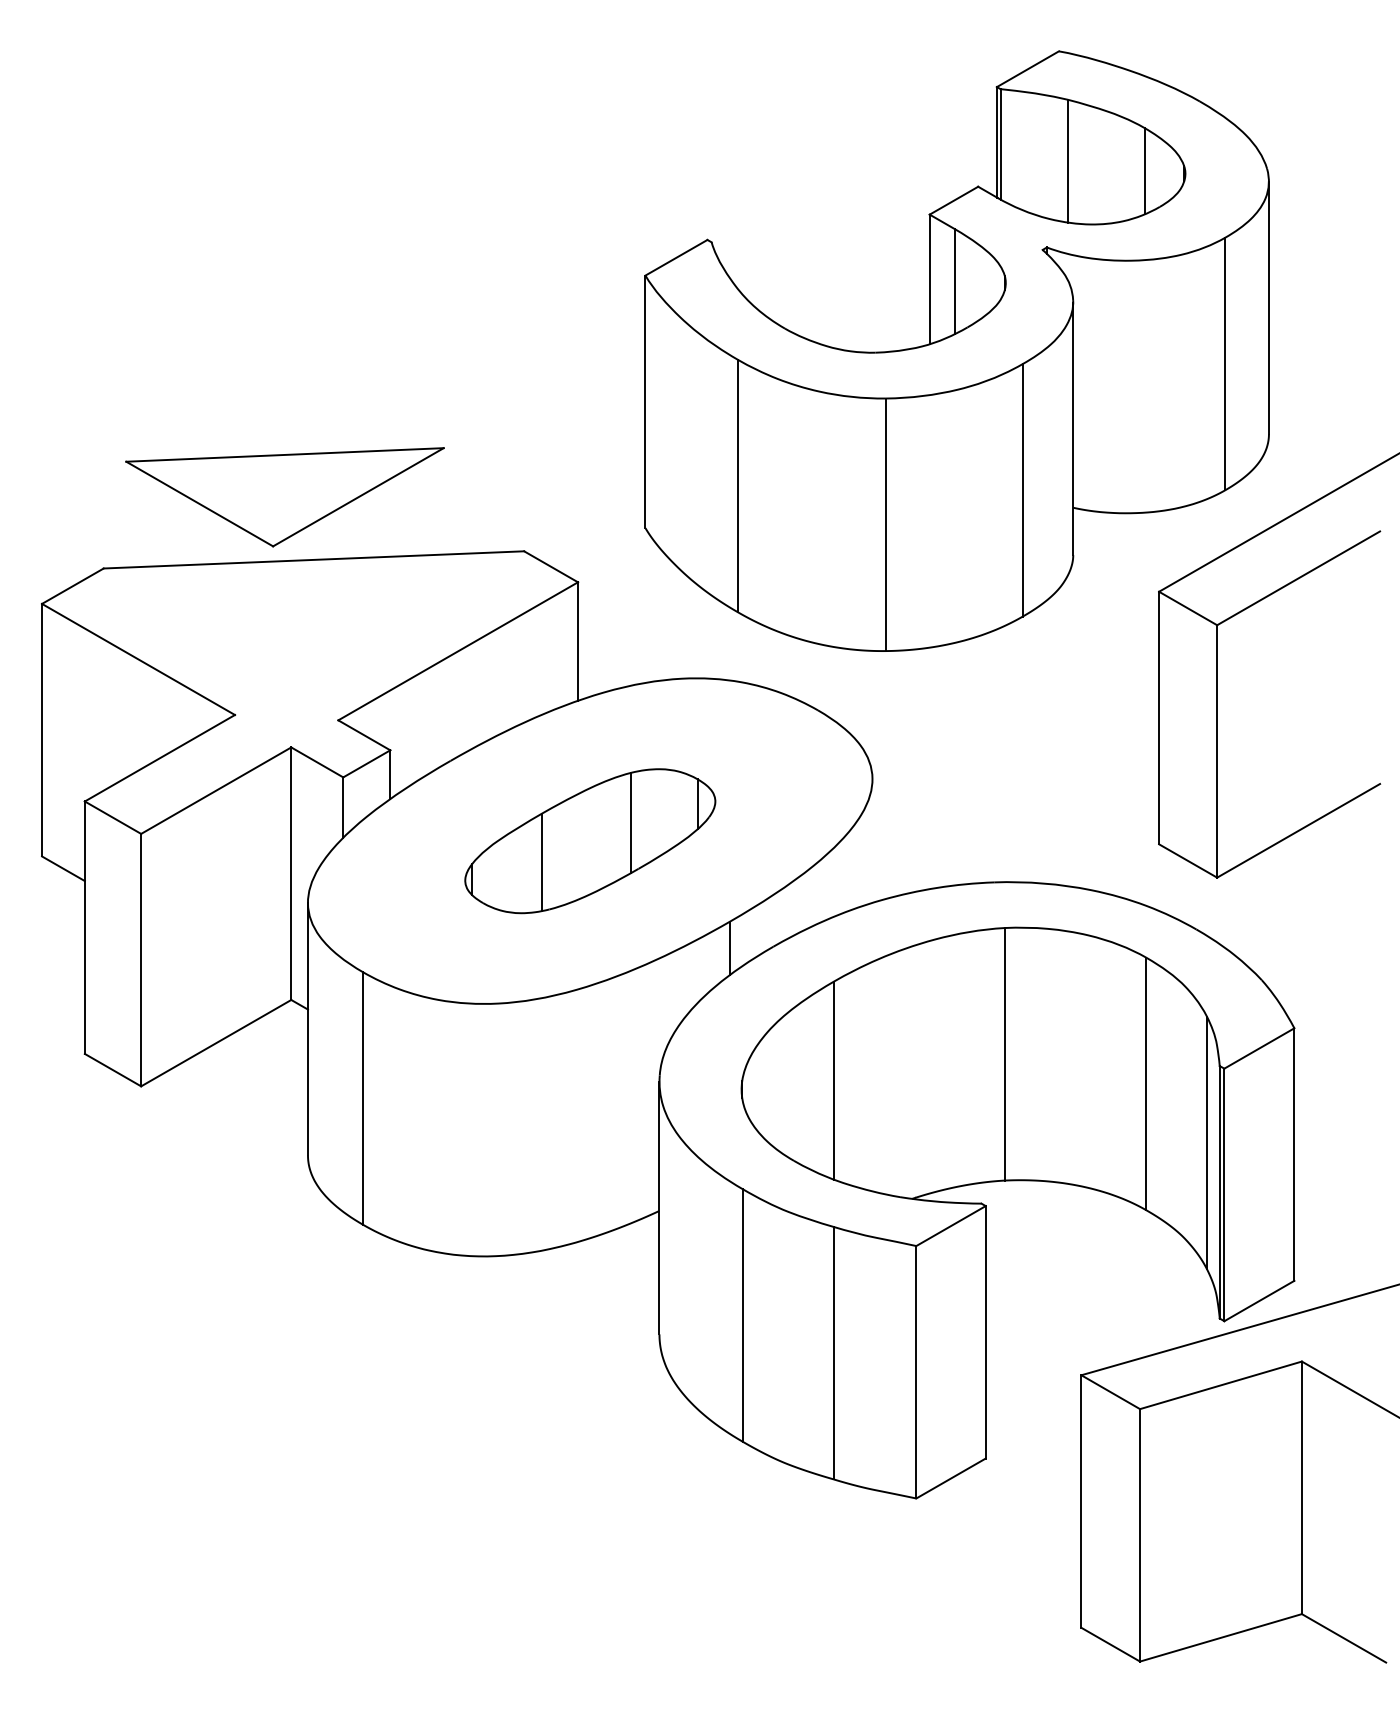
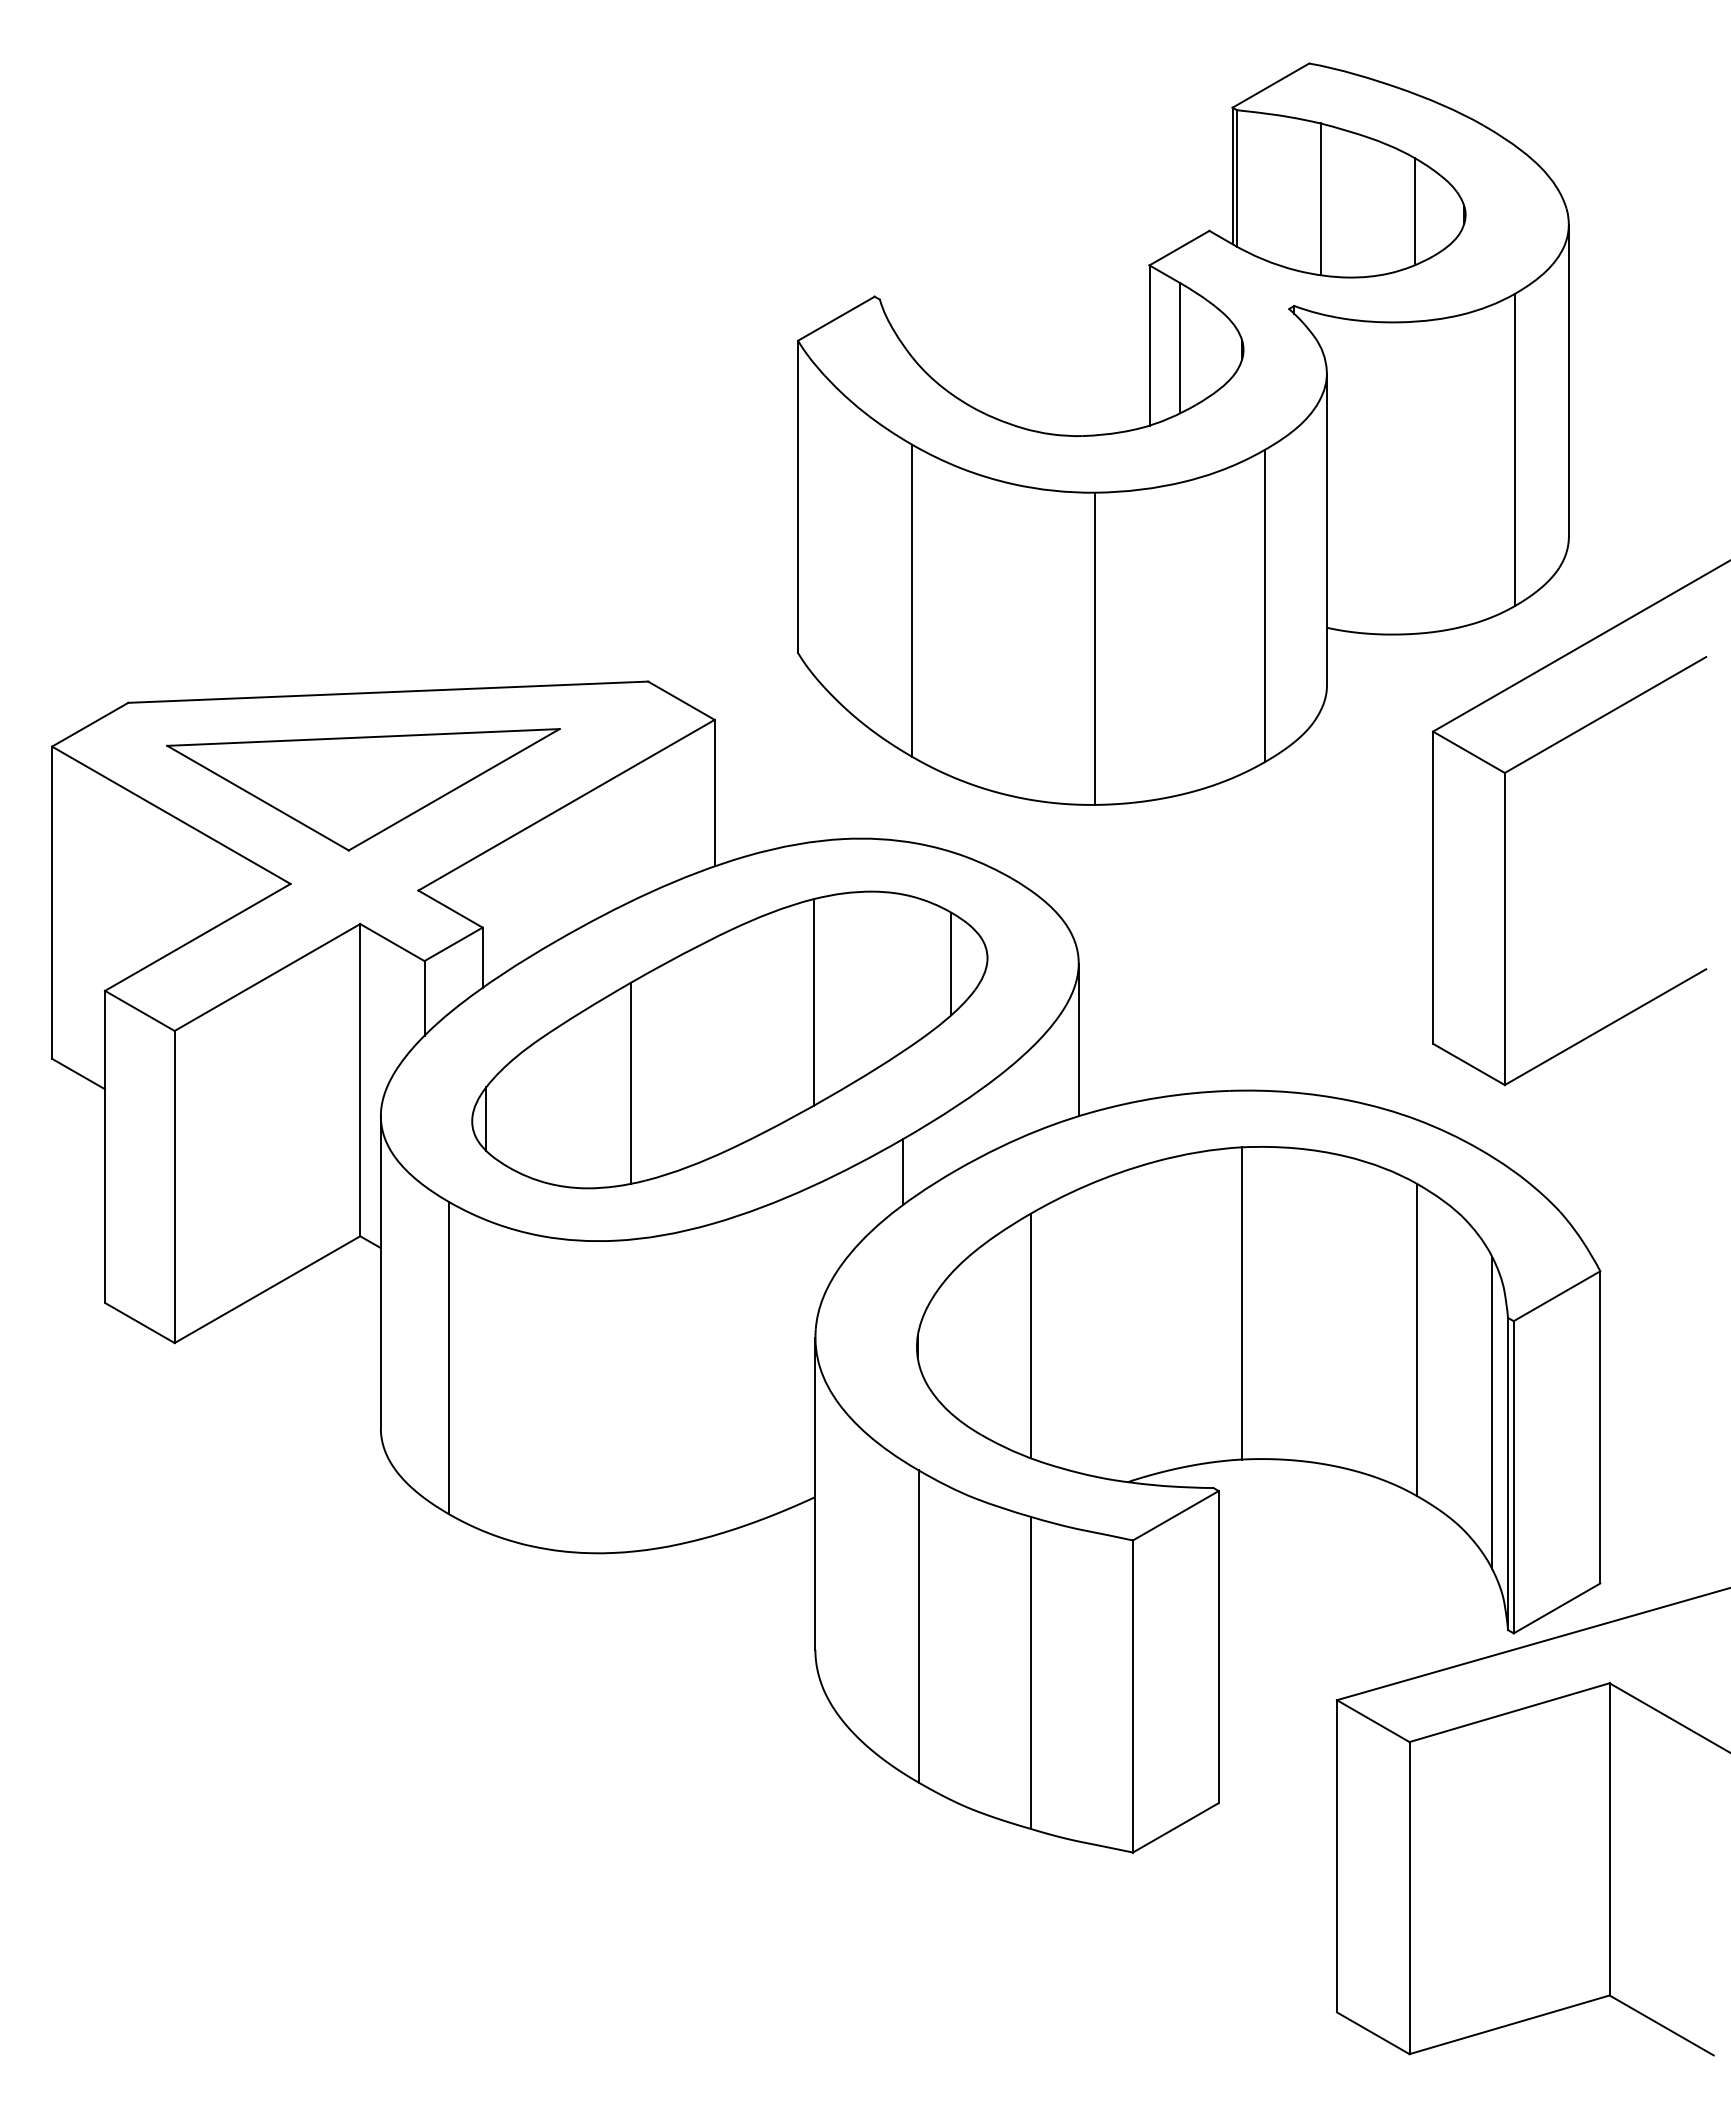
part: (285, 497) -> (363, 789), moved
part: (589, 840) -> (729, 1039), size x1.67
line: (872, 840) -> (1078, 1039), added

